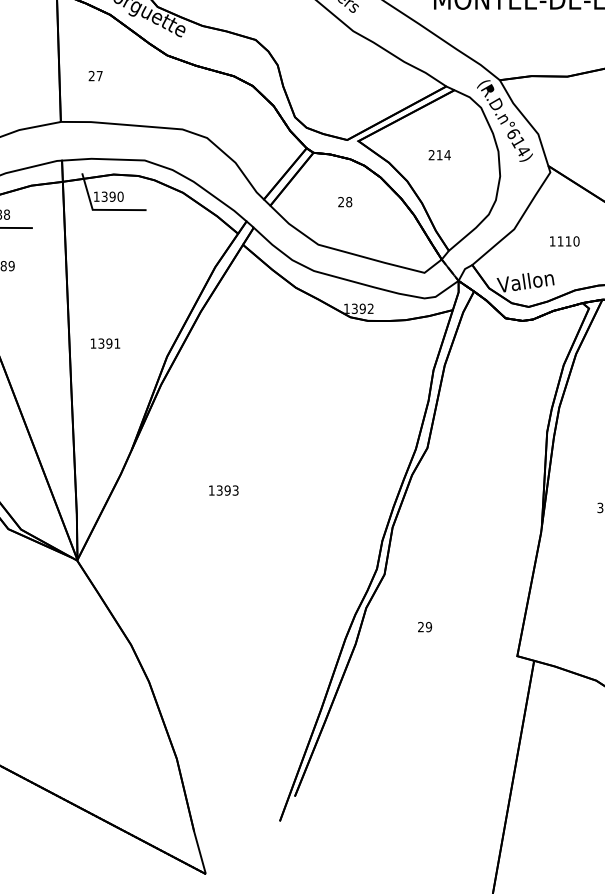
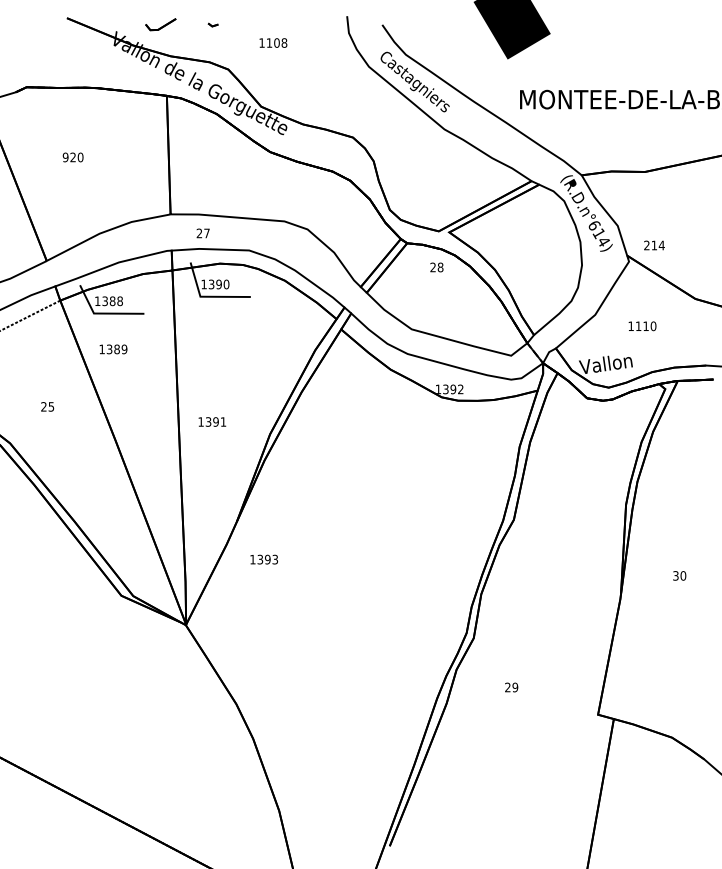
text: (94, 76) -> (202, 233), moved
text: (439, 155) -> (654, 245), moved
text: (344, 202) -> (436, 267), moved
text: (223, 490) -> (263, 559), moved

